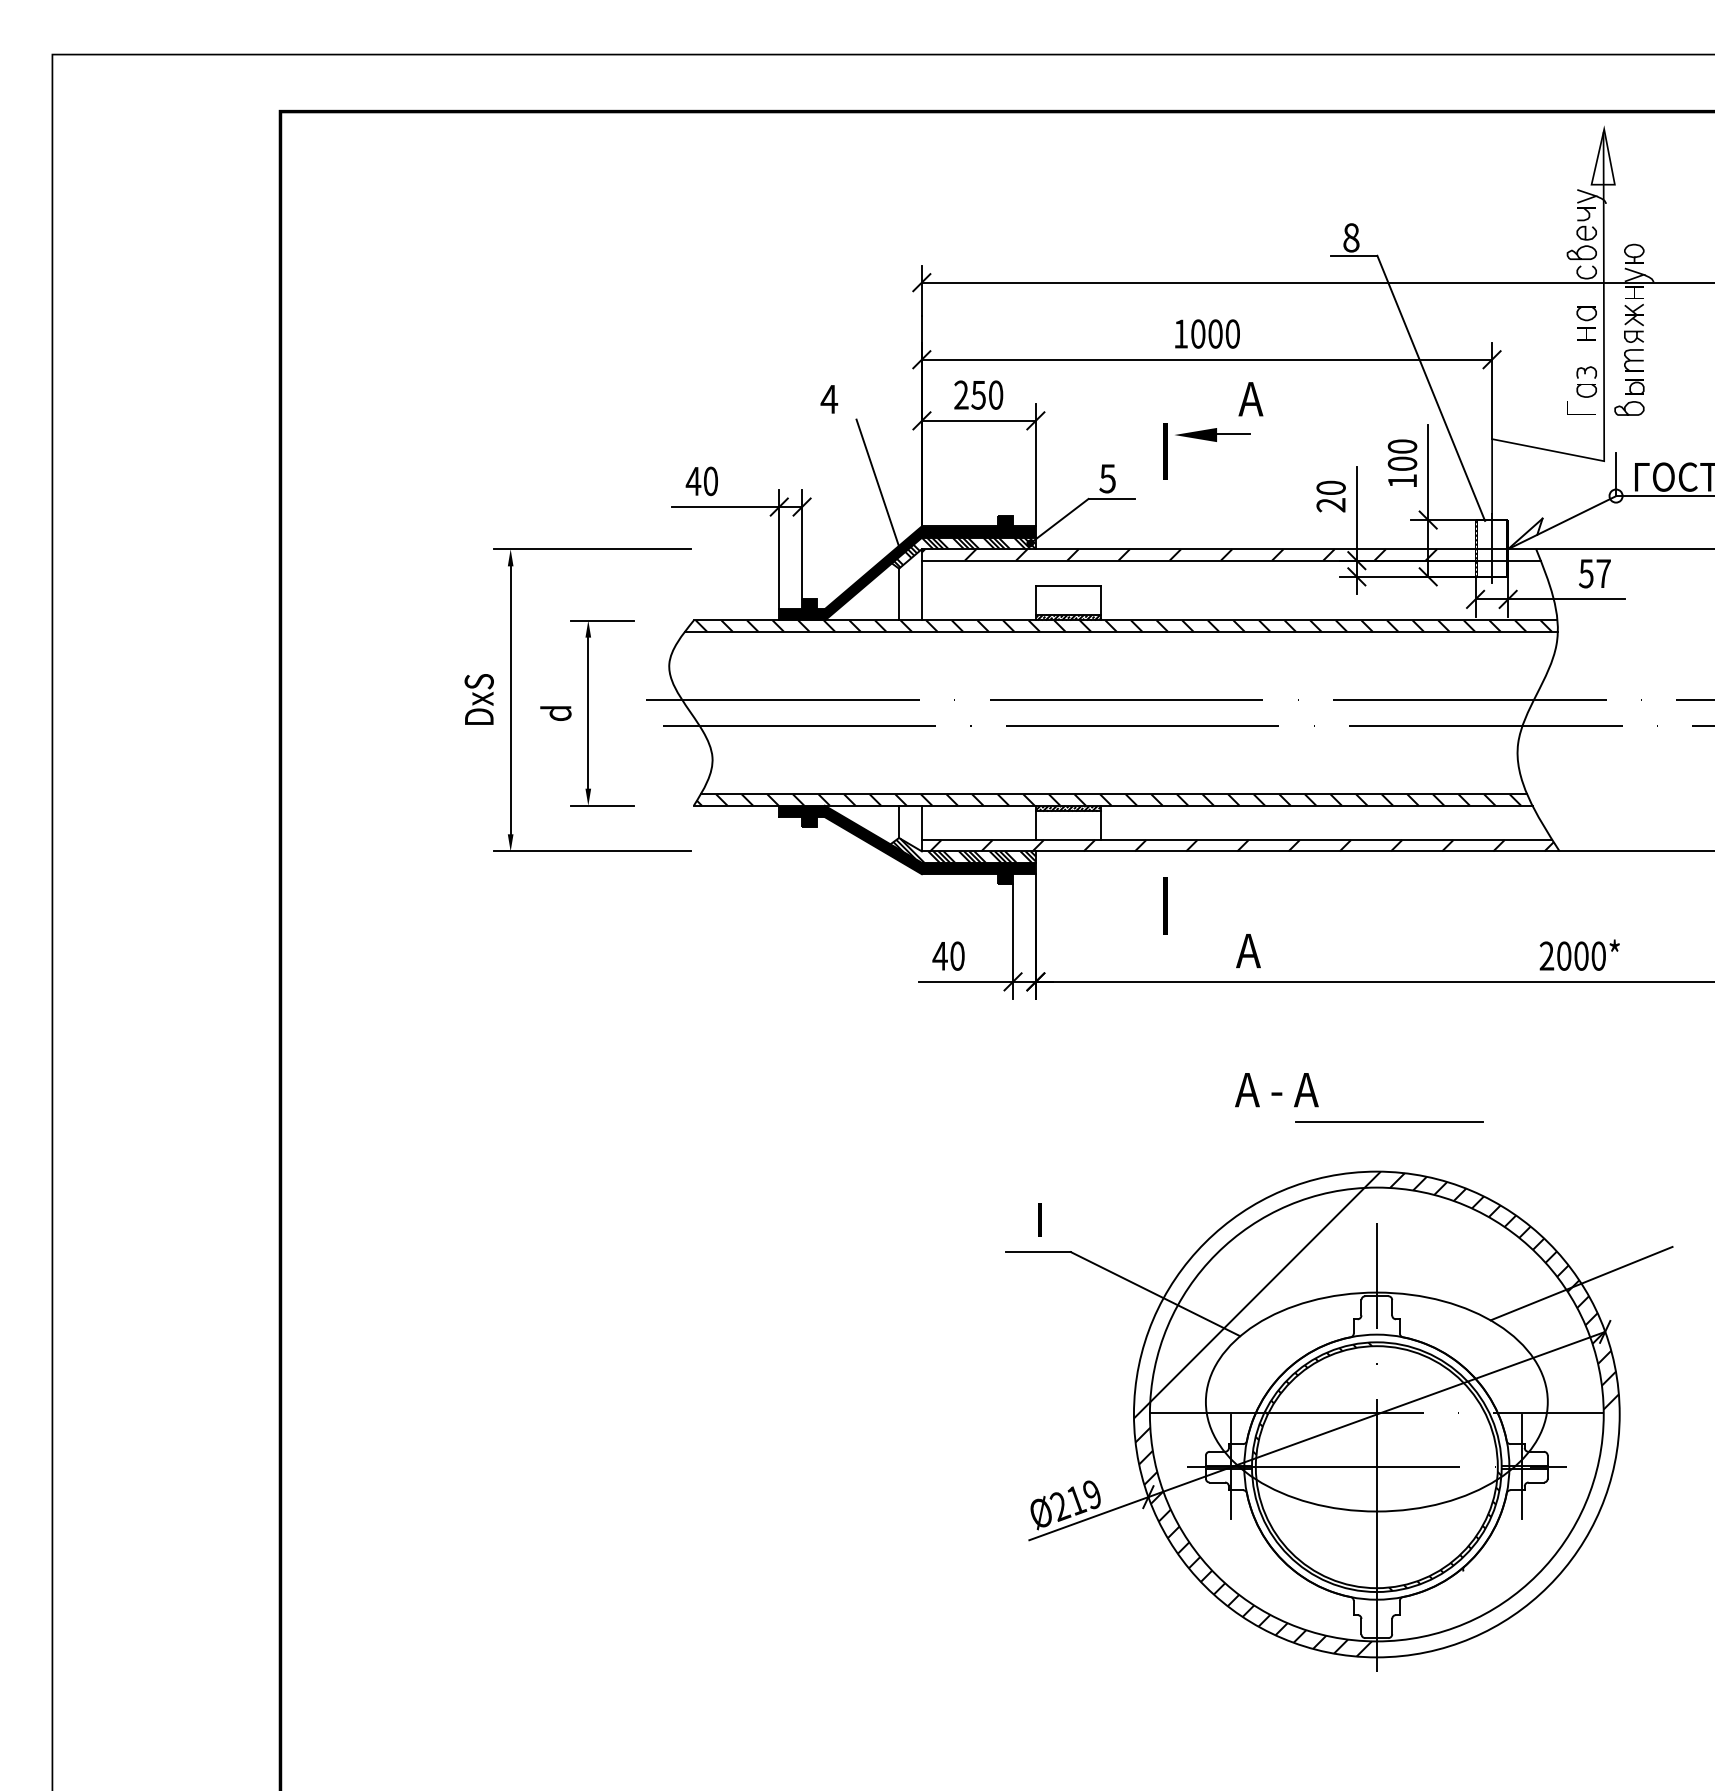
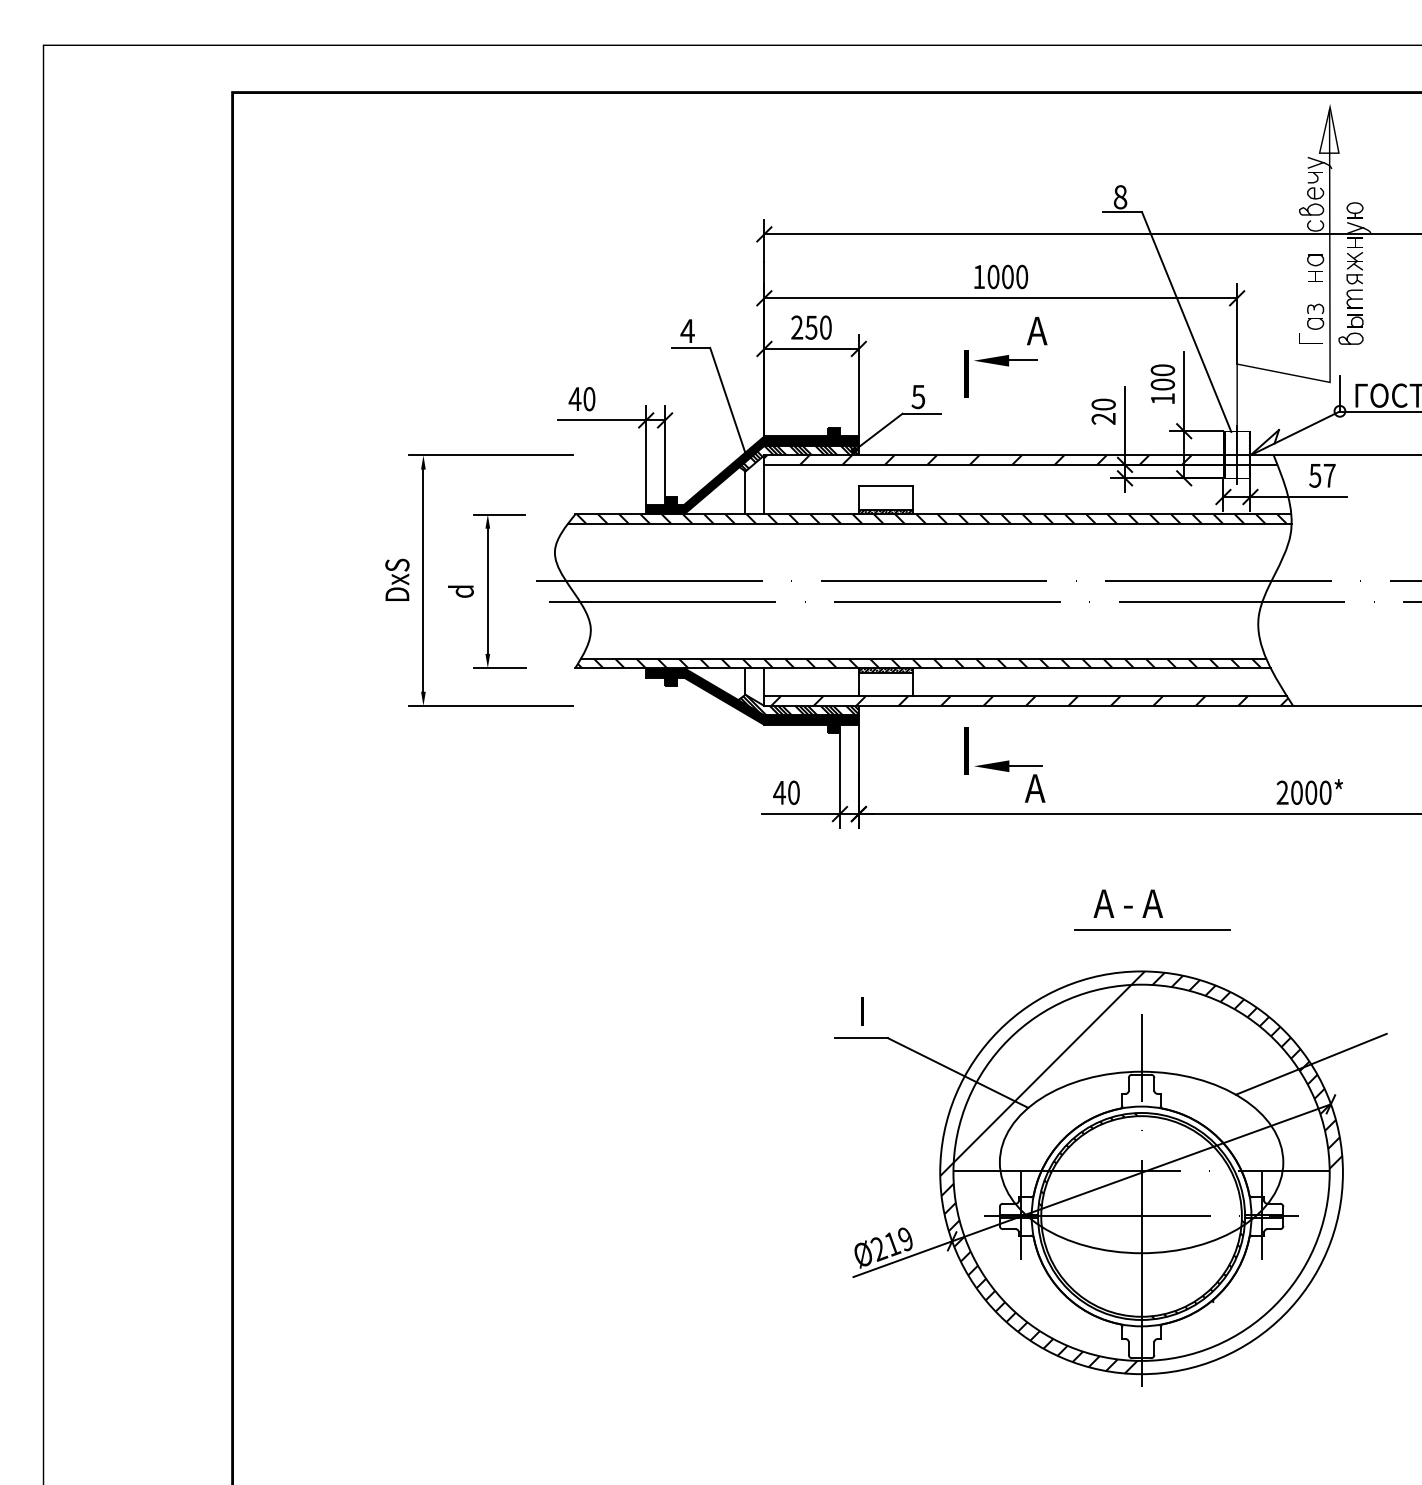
line: (833, 419) -> (691, 347), added
part: (1216, 924) -> (1008, 766), added
text: (1276, 1090) -> (1128, 904), moved

